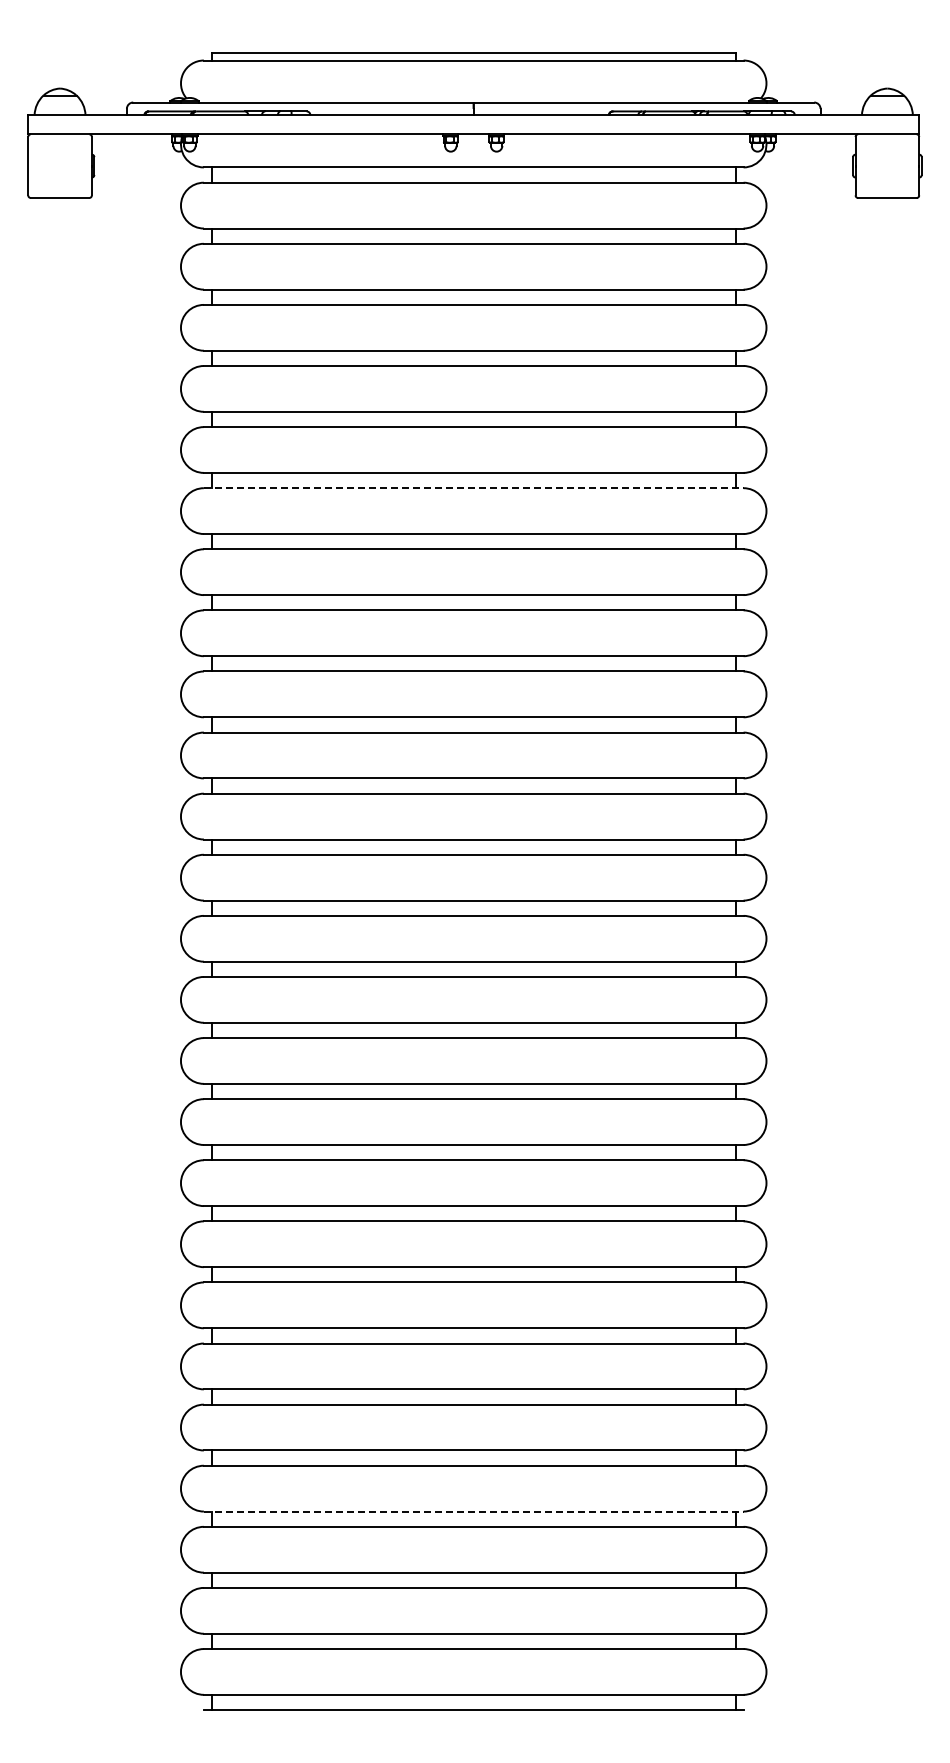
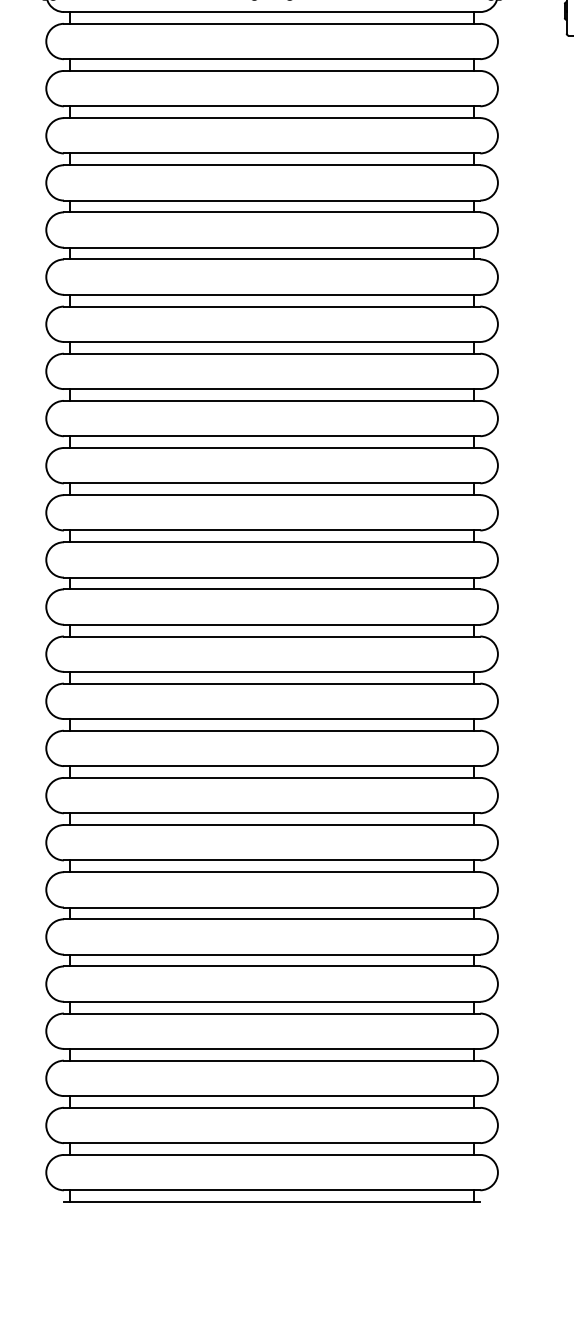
line: (473, 488) -> (271, 259), dashed -> solid
line: (473, 1511) -> (271, 1048), dashed -> solid

